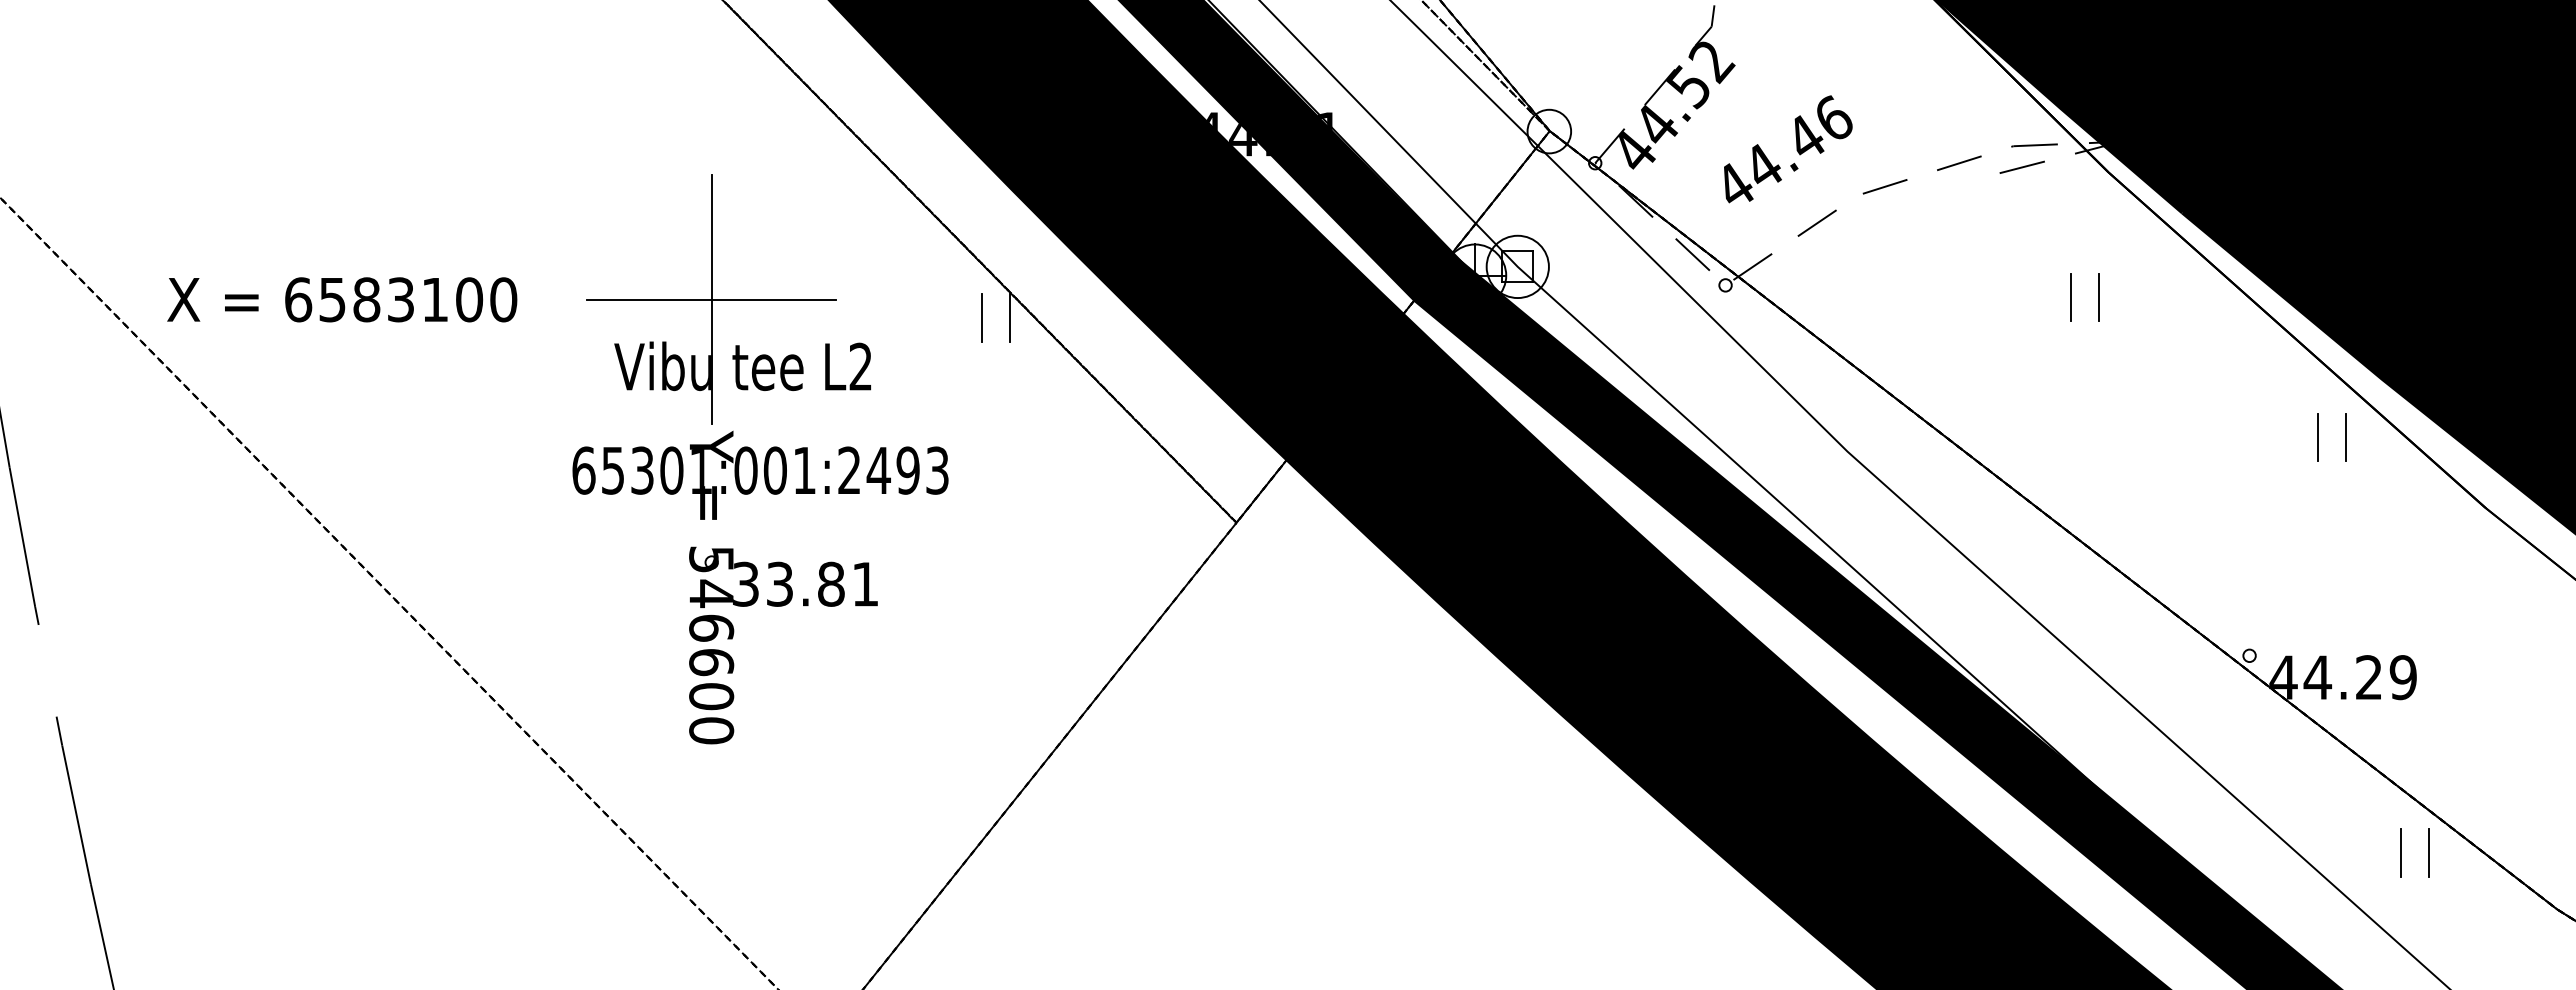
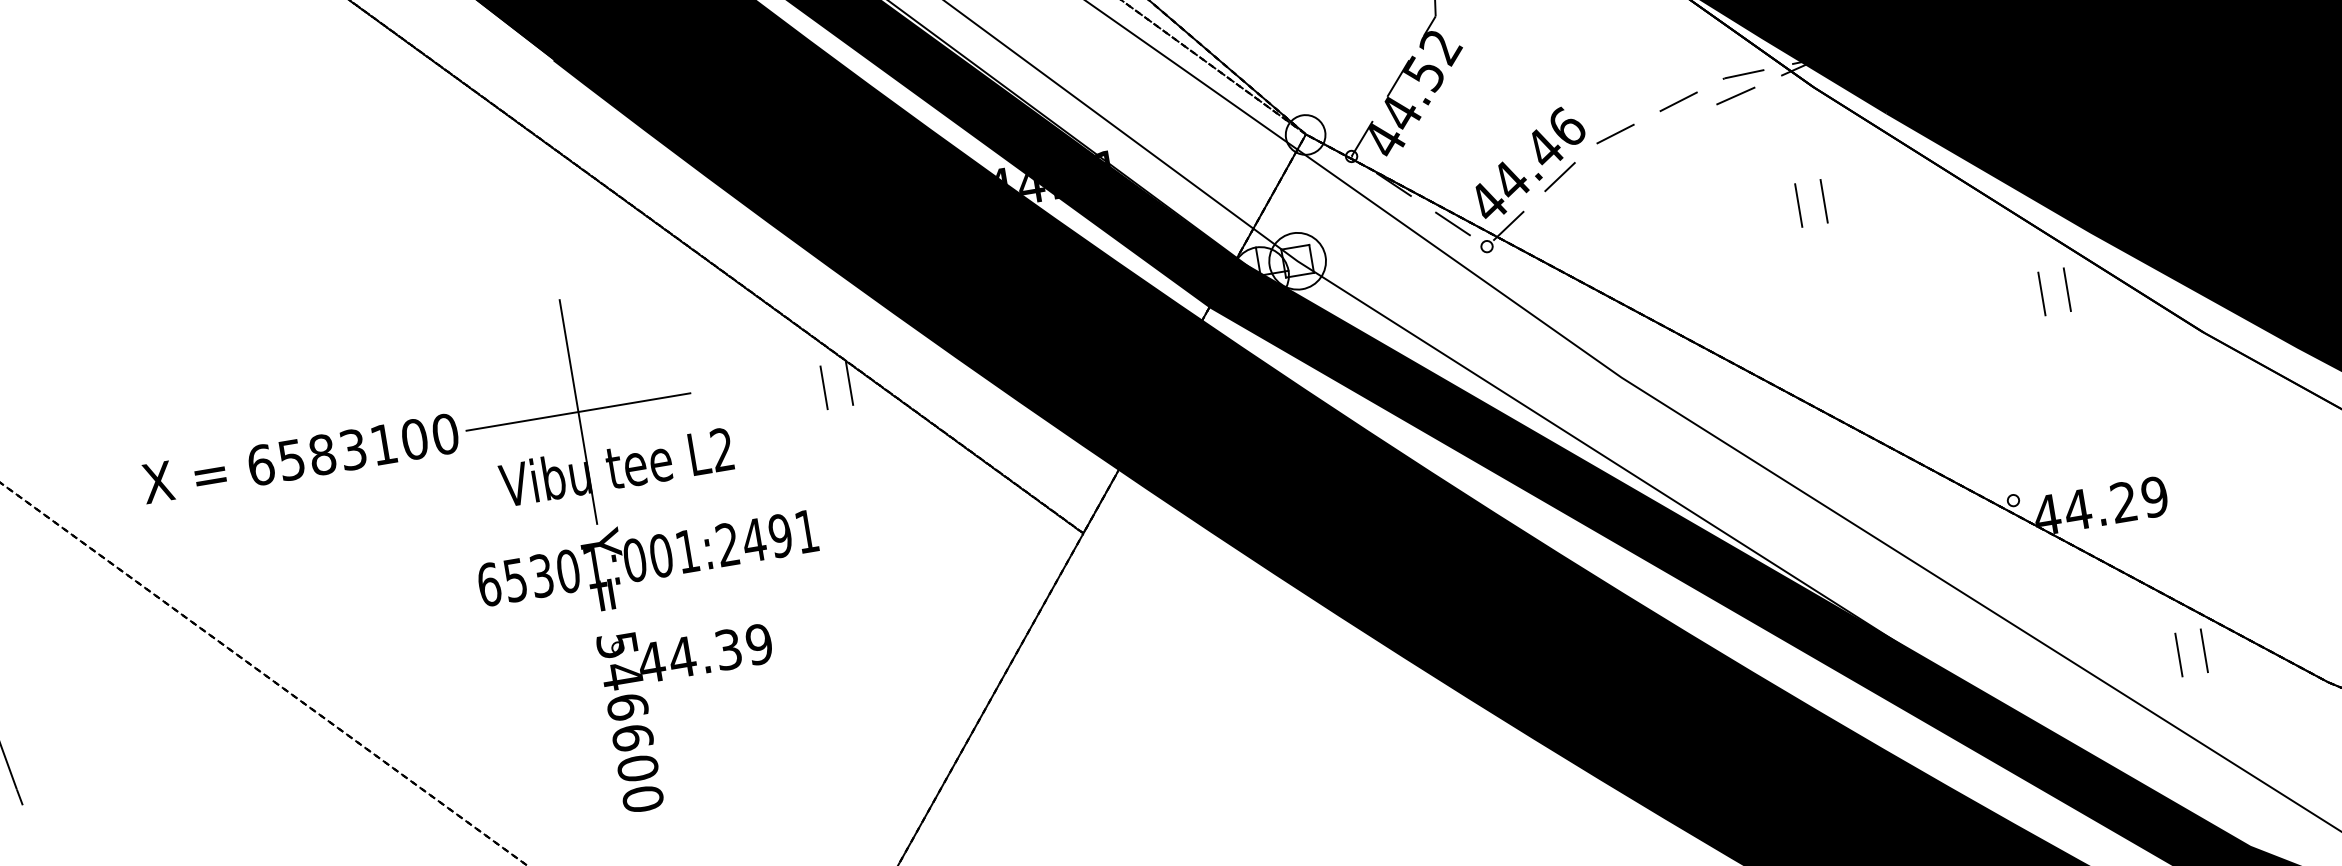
text: (1788, 149) -> (1530, 161), moved
text: (342, 299) -> (300, 458), moved
text: (937, 470) -> (806, 531), 65301:001:2493 -> 65301:001:2491
text: (804, 583) -> (704, 652), 33.81 -> 44.39

